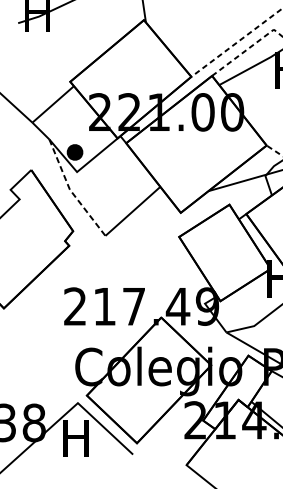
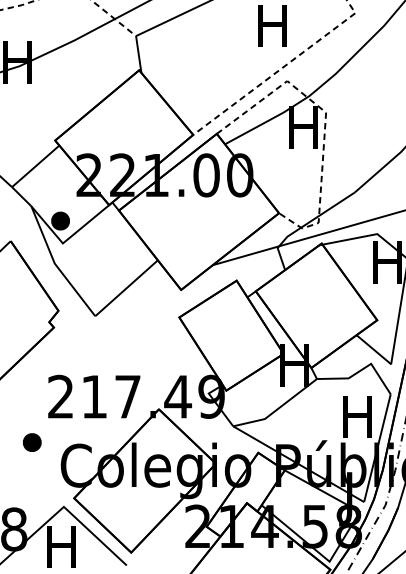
line: (70, 191) -> (55, 265), dashed -> solid
part: (49, 346) -> (31, 442), added

